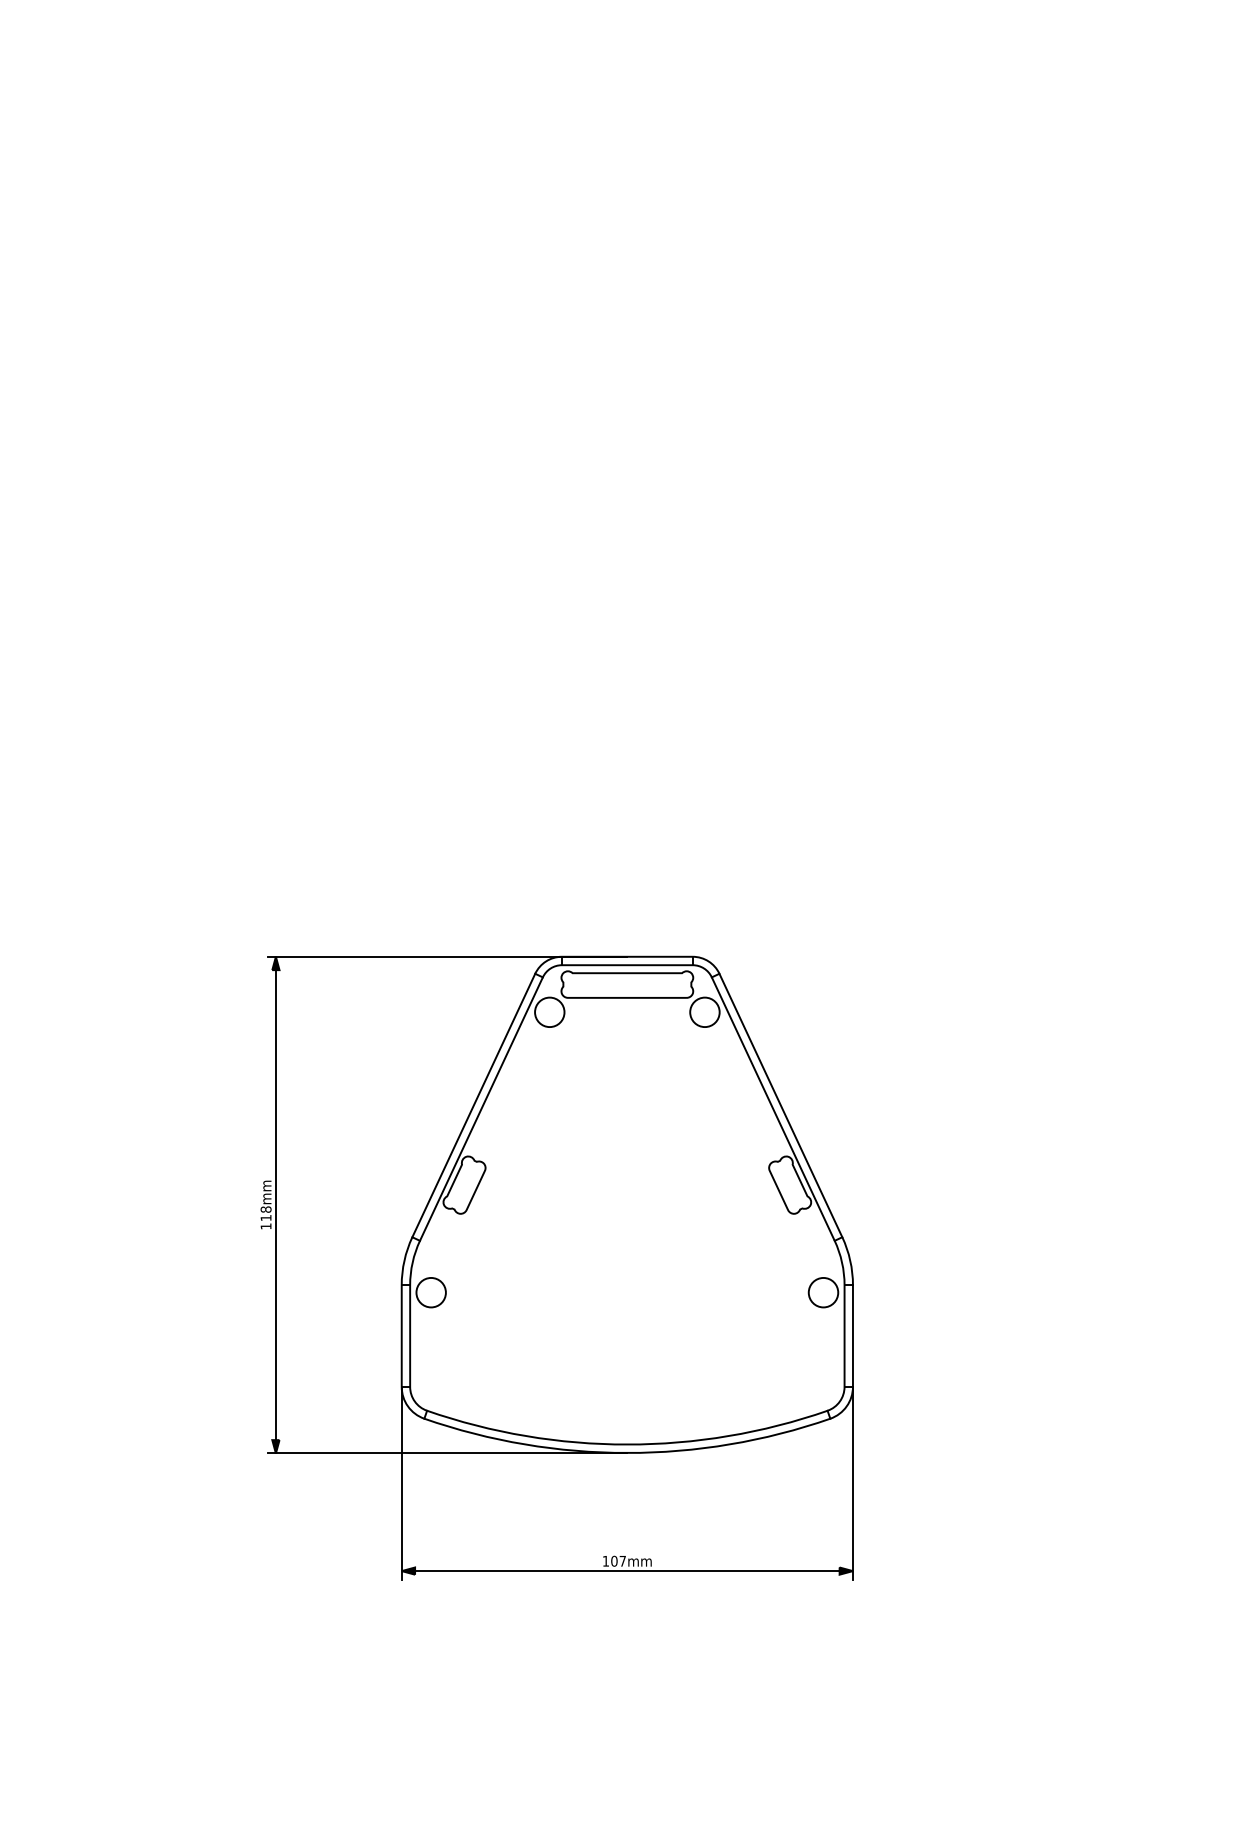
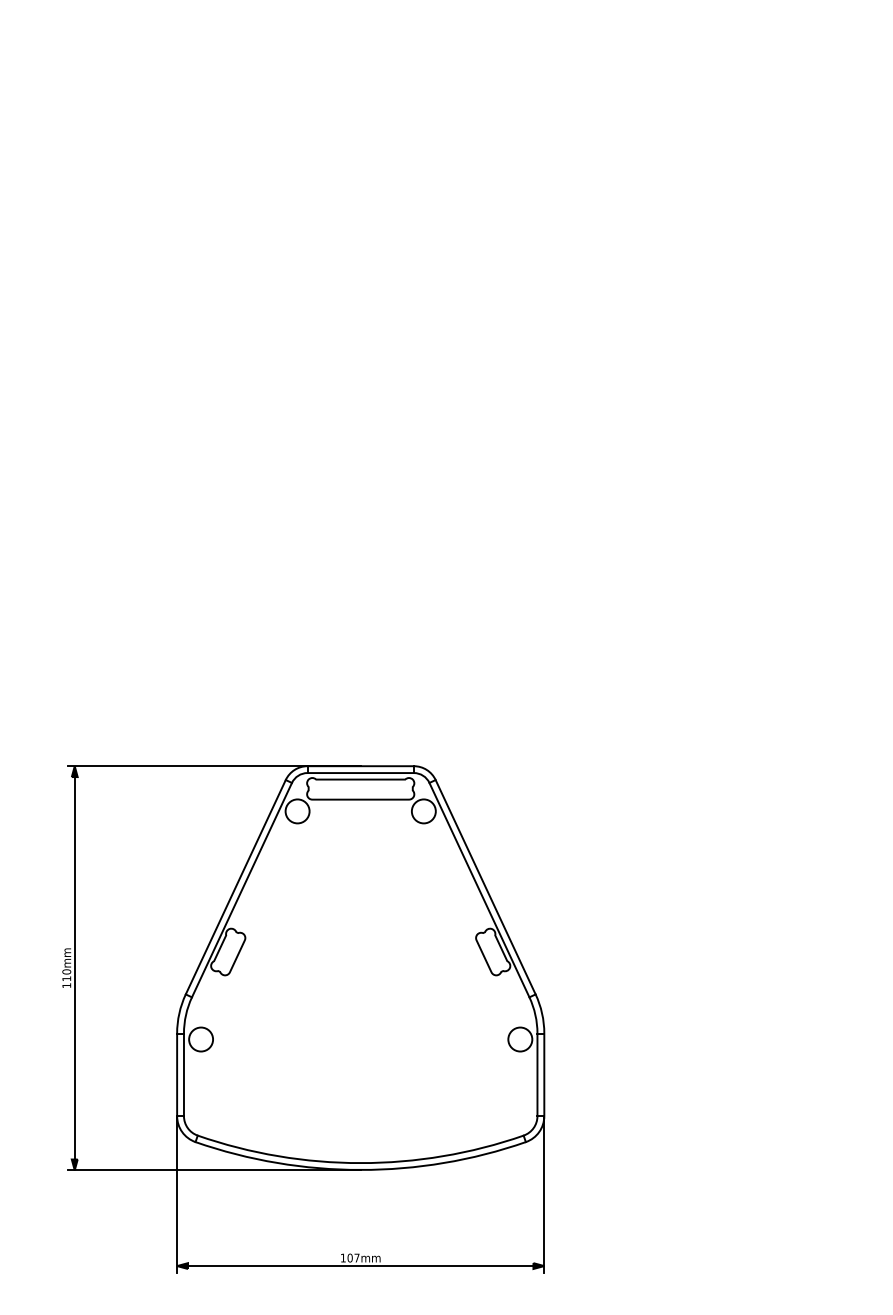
text: (265, 1209) -> (66, 971), 118mm -> 110mm

